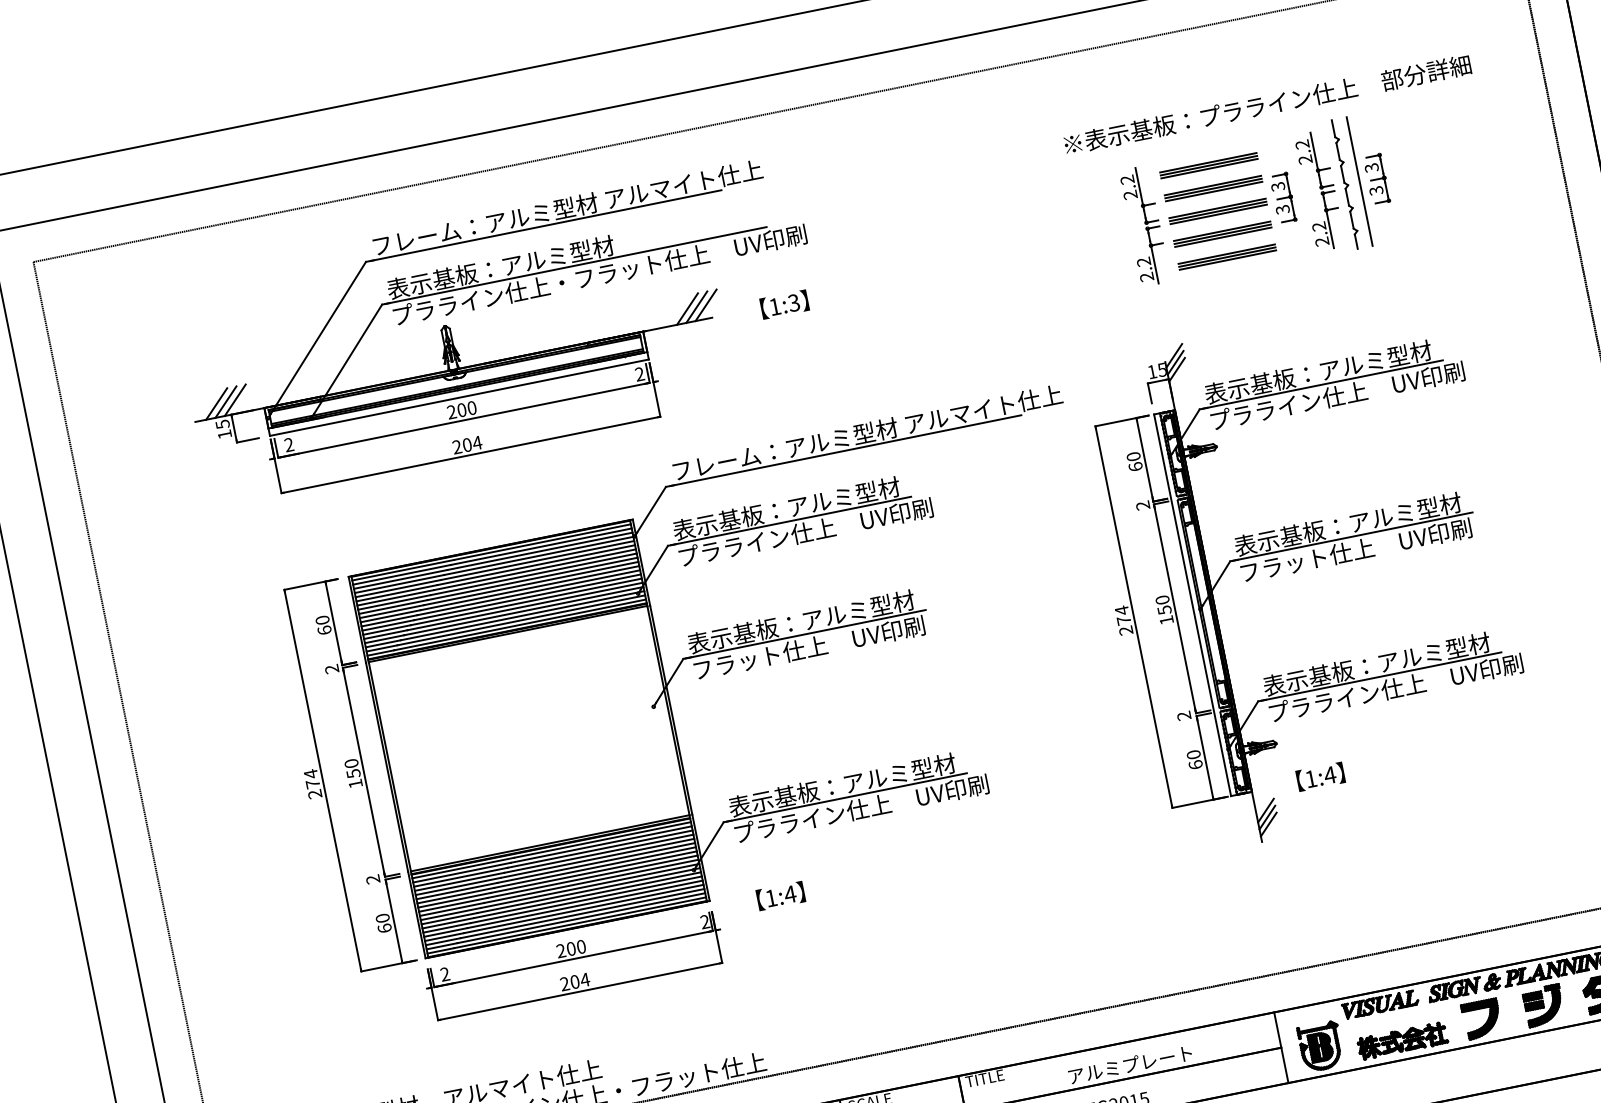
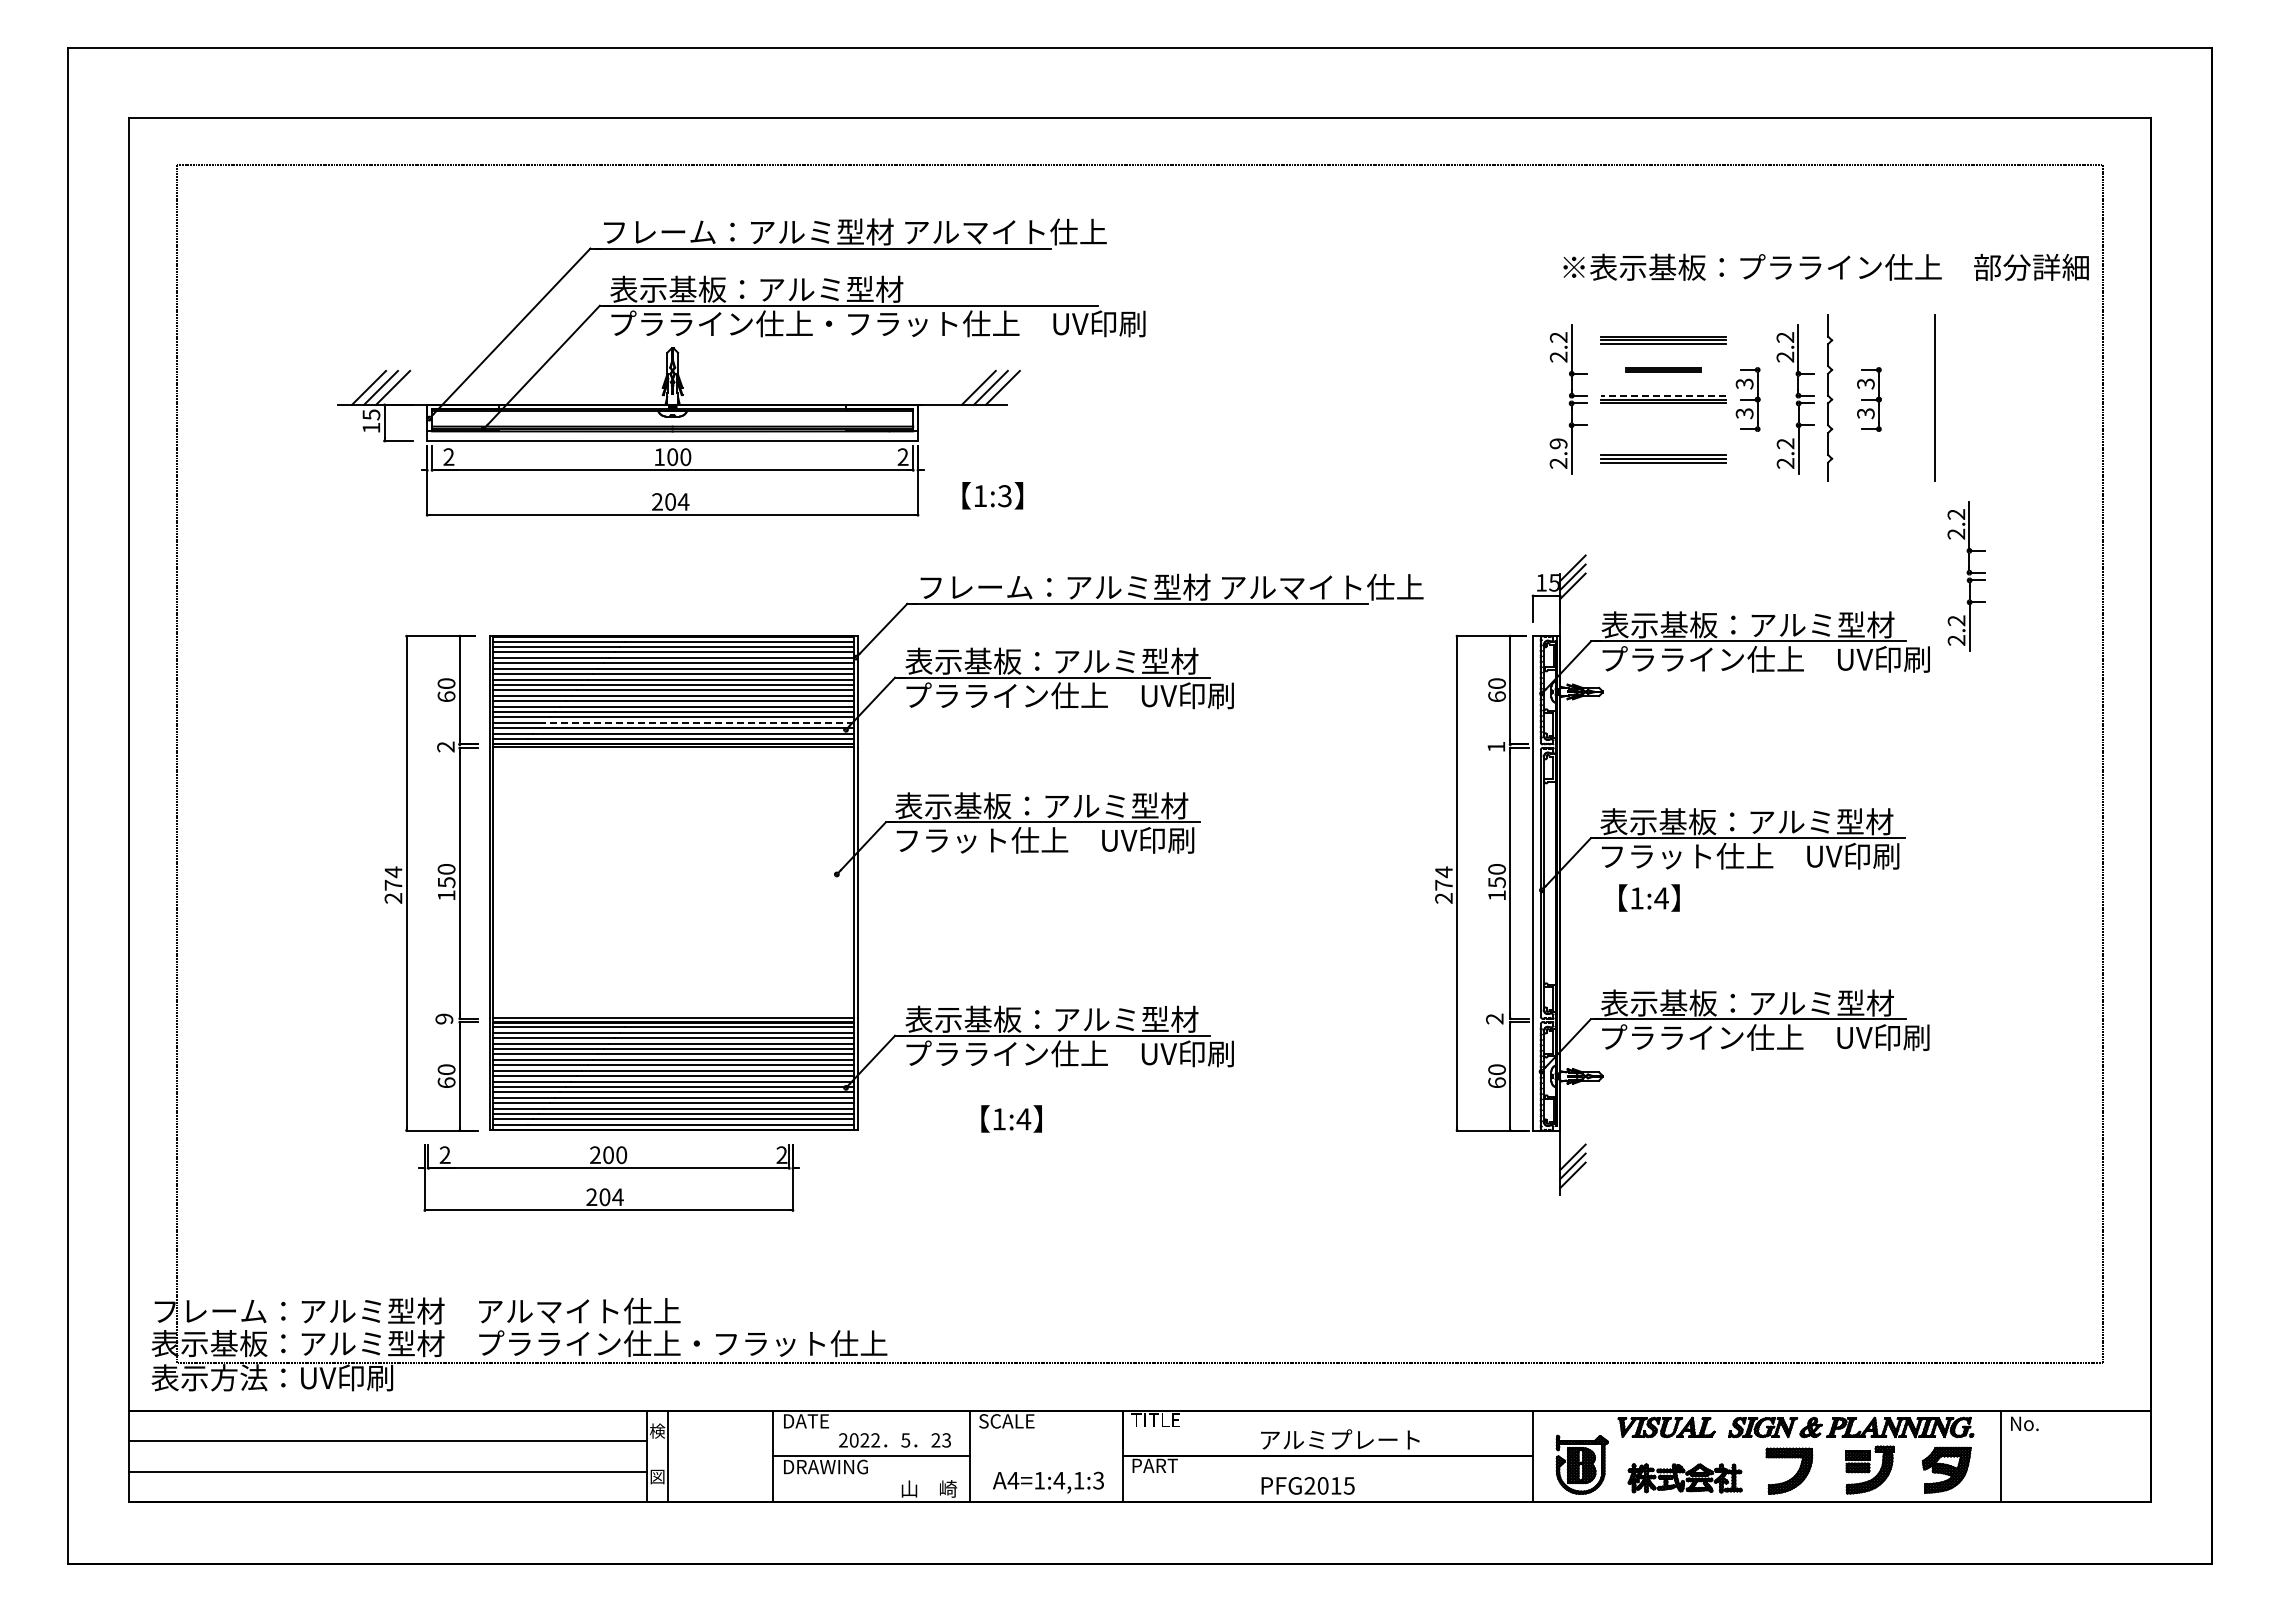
text: (1267, 104) -> (1825, 266), moved
line: (1358, 181) -> (1934, 397), moved
part: (1213, 188) -> (1663, 369), size x0.6
line: (1217, 208) -> (1663, 395), solid -> dashed
part: (1222, 233) -> (1663, 428), removed
text: (1143, 261) -> (1558, 443), 2.2 -> 2.9
part: (1479, 300) -> (1966, 576), added
text: (784, 304) -> (992, 495), moved
text: (451, 411) -> (659, 456), 200 -> 100
text: (1142, 505) -> (1495, 746), 2 -> 1
line: (523, 611) -> (698, 722), solid -> dashed
text: (1320, 776) -> (1649, 897), moved
text: (373, 879) -> (444, 1018), 2 -> 9
text: (780, 895) -> (1011, 1118), moved
part: (574, 966) -> (608, 1177), moved

